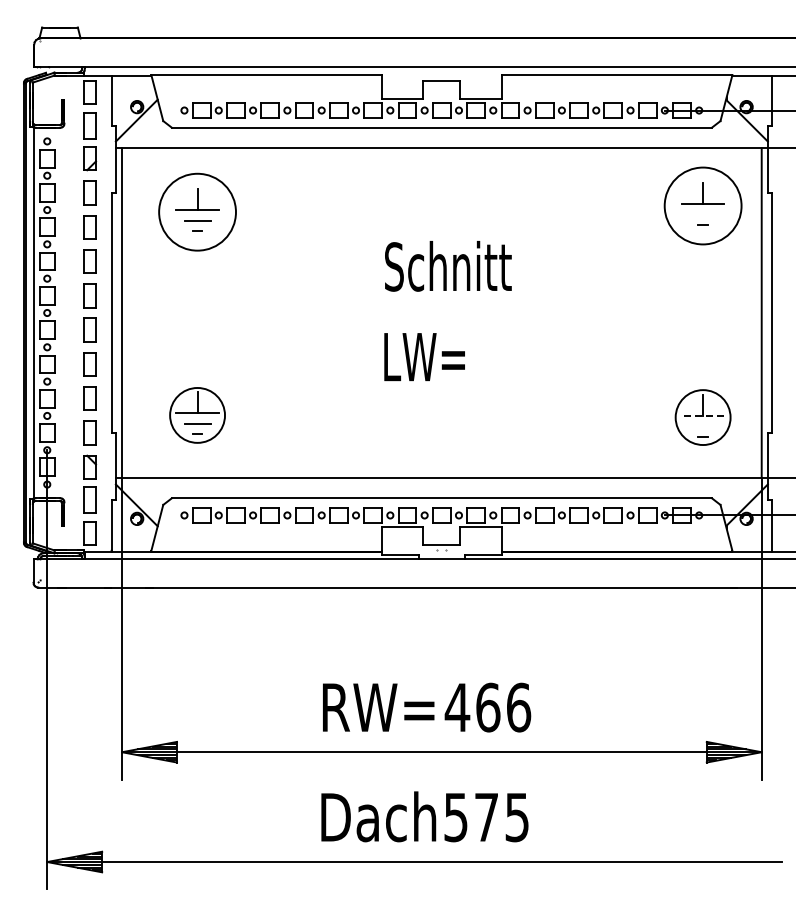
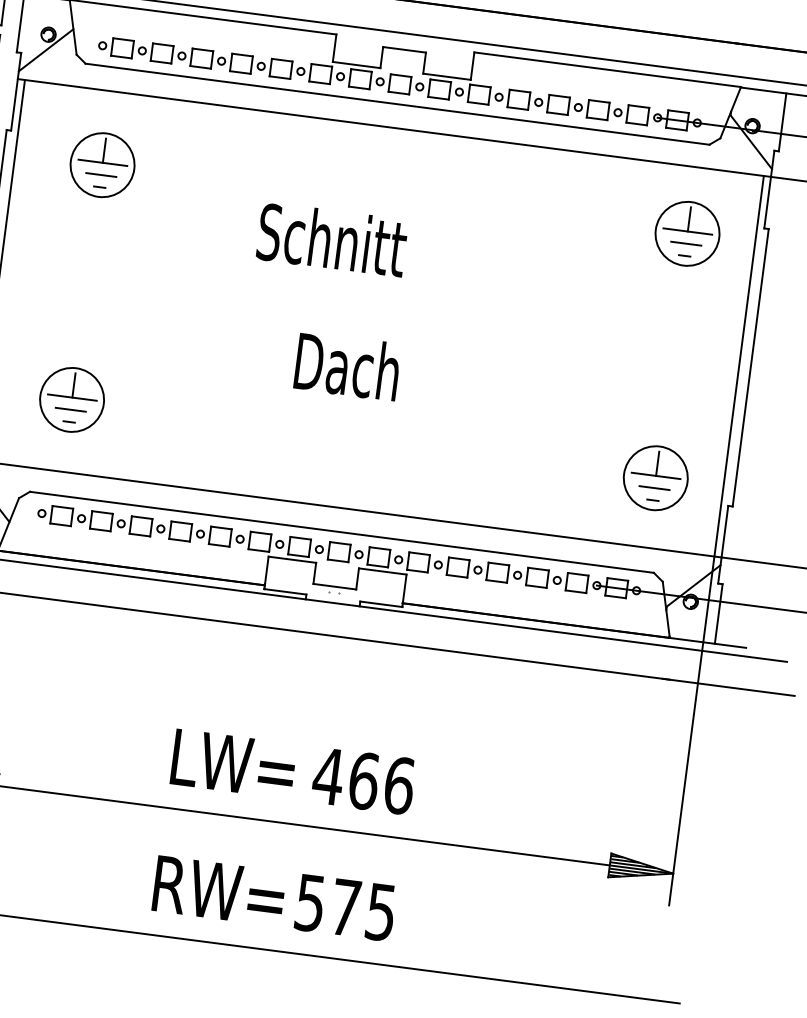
circle: (702, 205) -> (686, 233), size x0.71
circle: (197, 211) -> (102, 164), size x0.71
line: (703, 214) -> (686, 243), added
text: (448, 266) -> (332, 240), moved
text: (430, 356) -> (350, 366), LW= -> Dach
line: (702, 415) -> (655, 475), dashed -> solid
line: (703, 426) -> (654, 488), added
text: (380, 707) -> (239, 764), RW= -> LW=
text: (381, 816) -> (224, 890), Dach -> RW=

